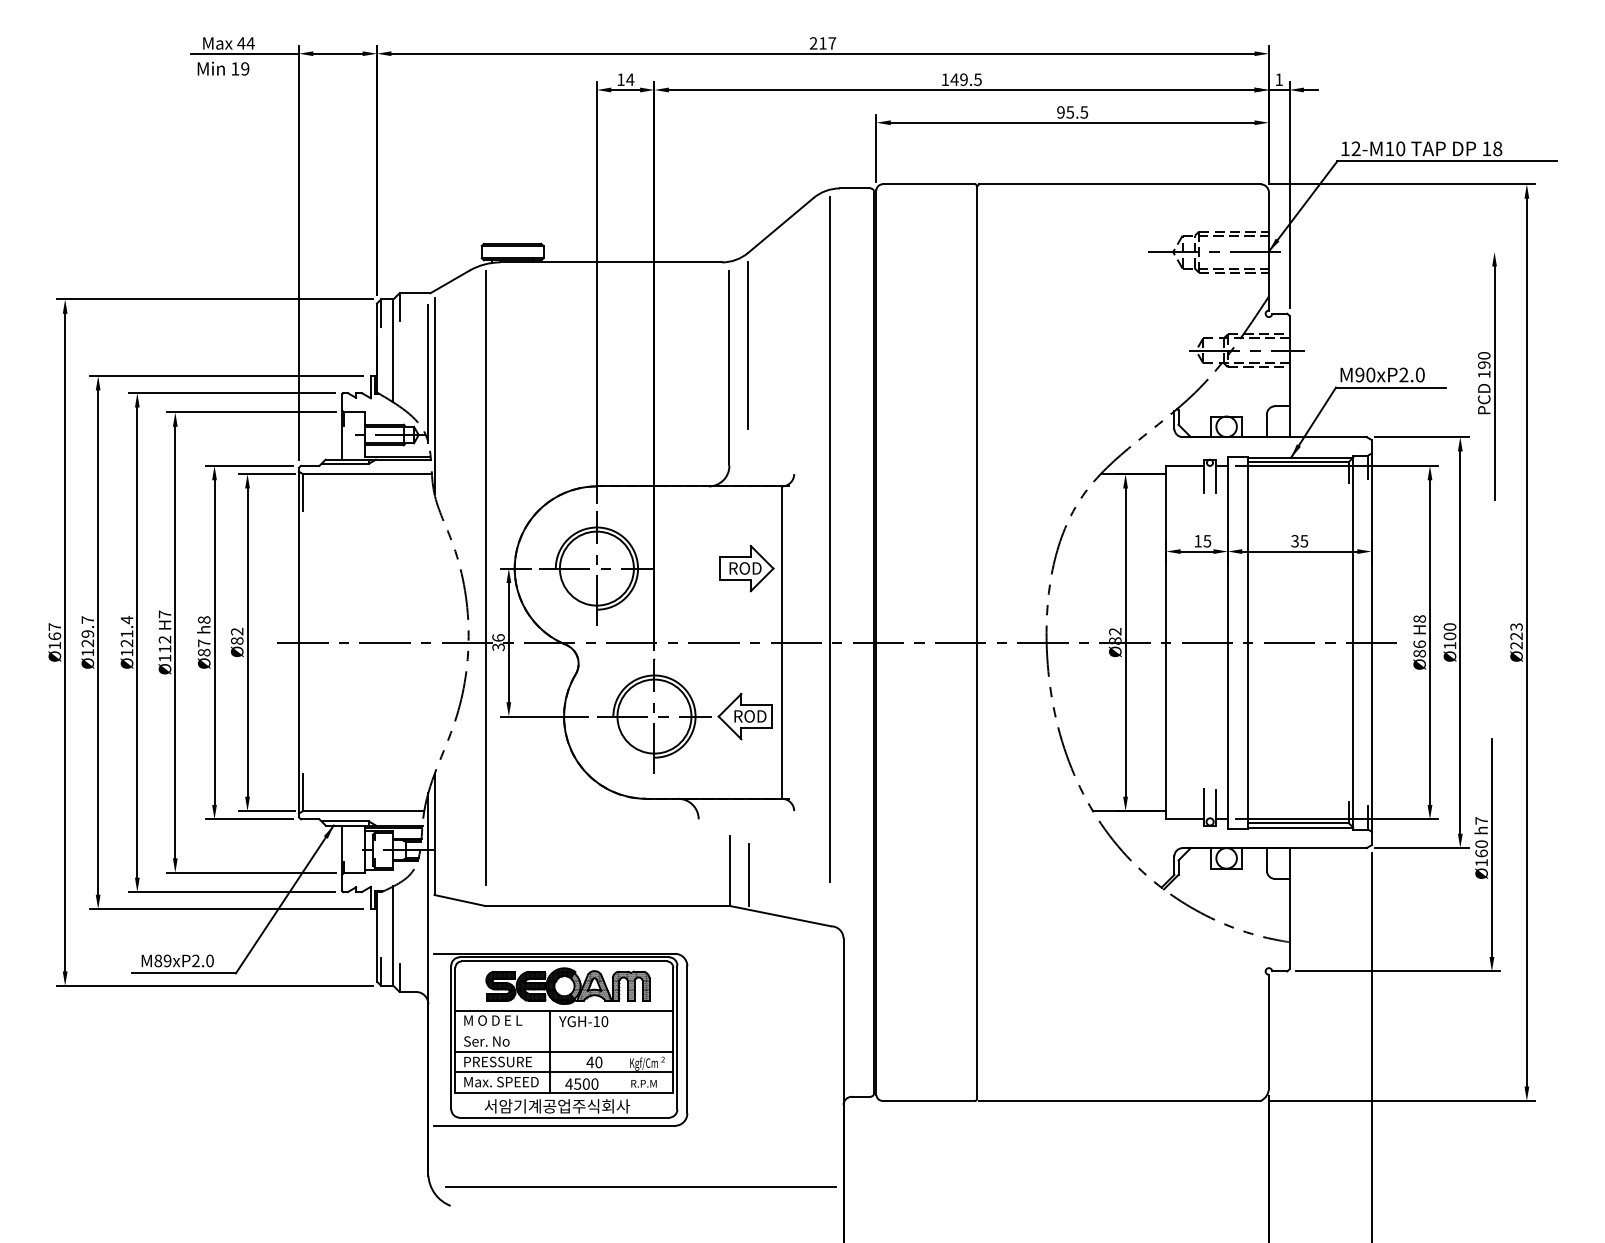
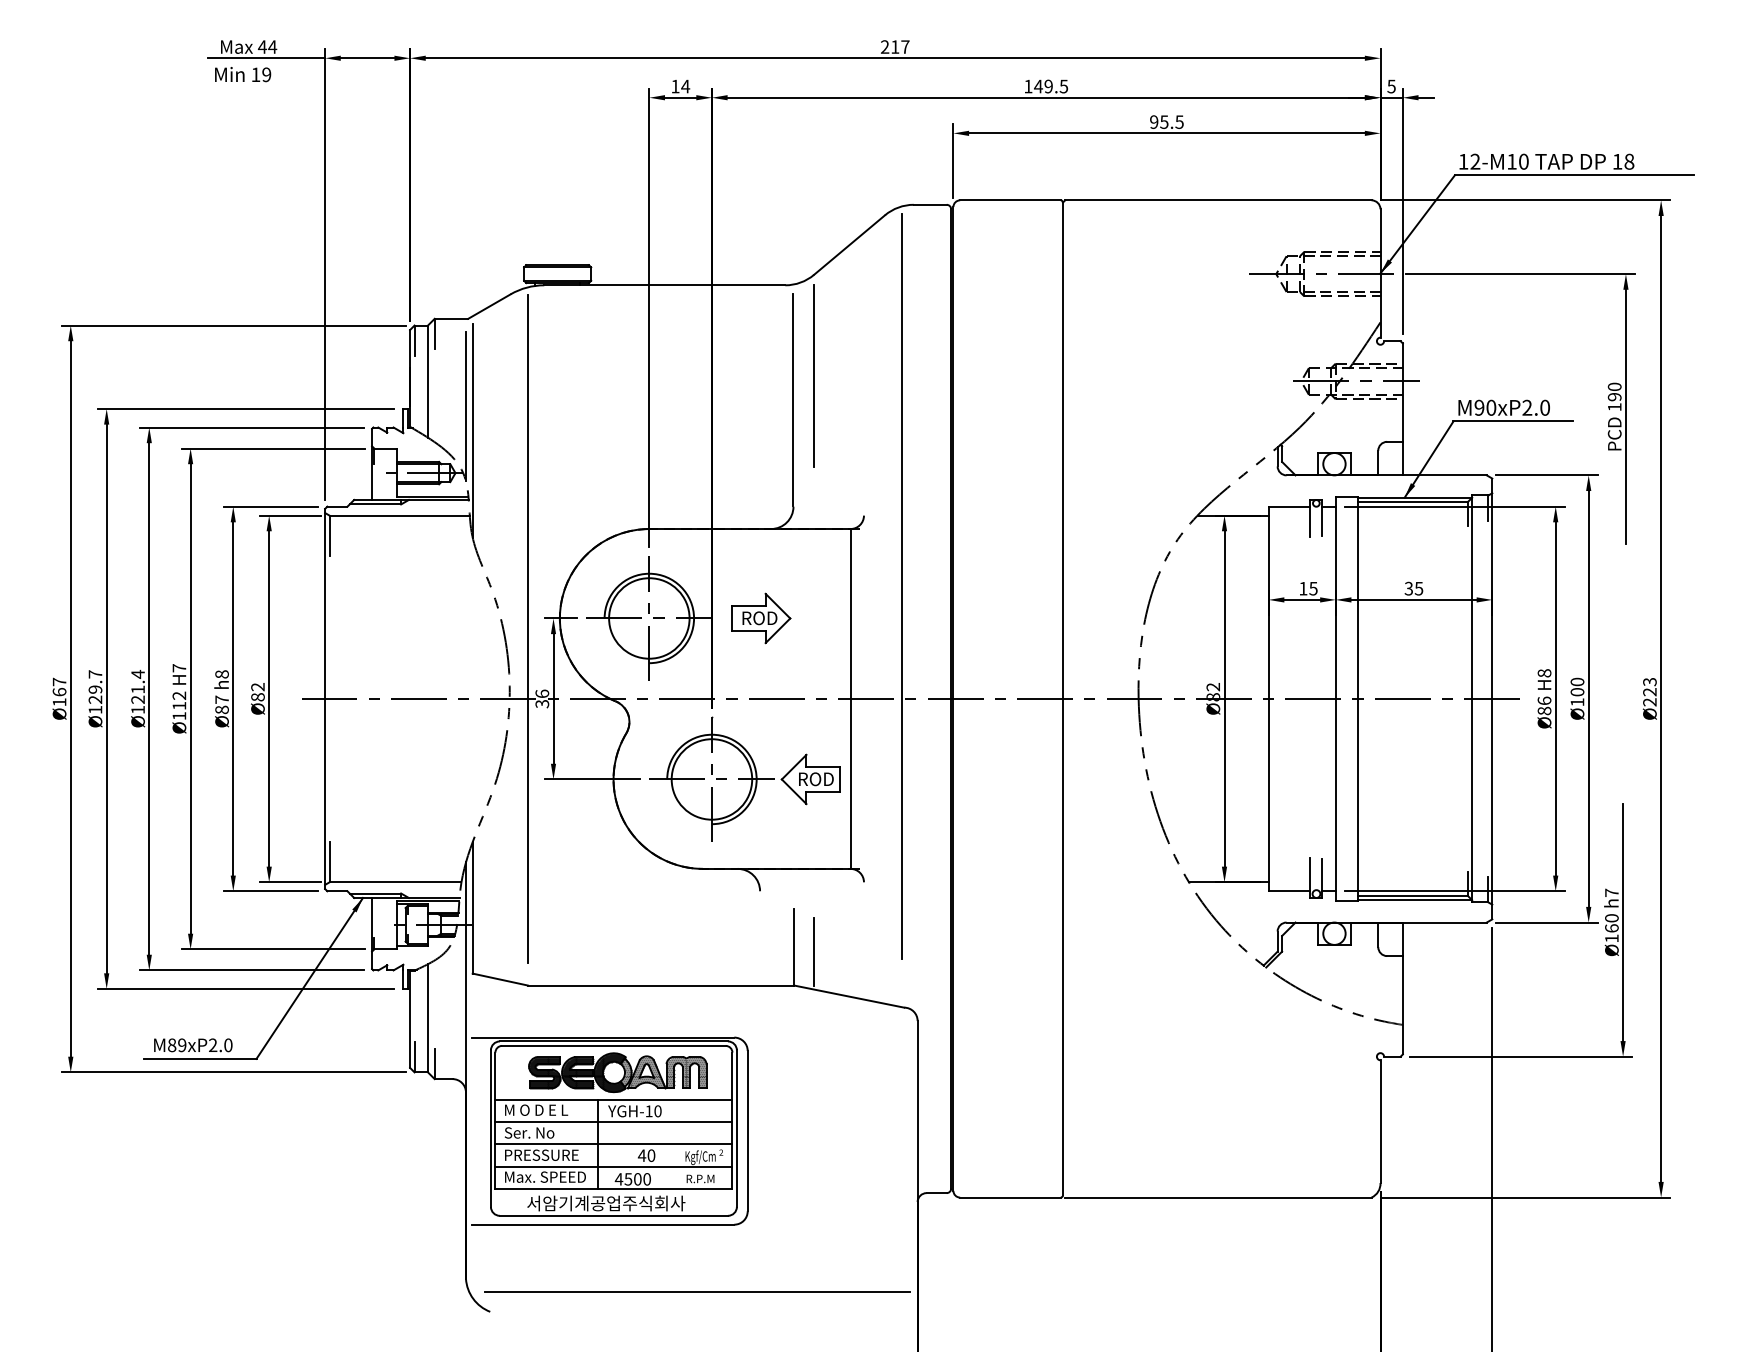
text: (1278, 79) -> (1390, 86), 1 -> 5
line: (1397, 252) -> (1520, 274), added
part: (746, 568) -> (760, 618), moved
line: (564, 1031) -> (614, 1122), added

